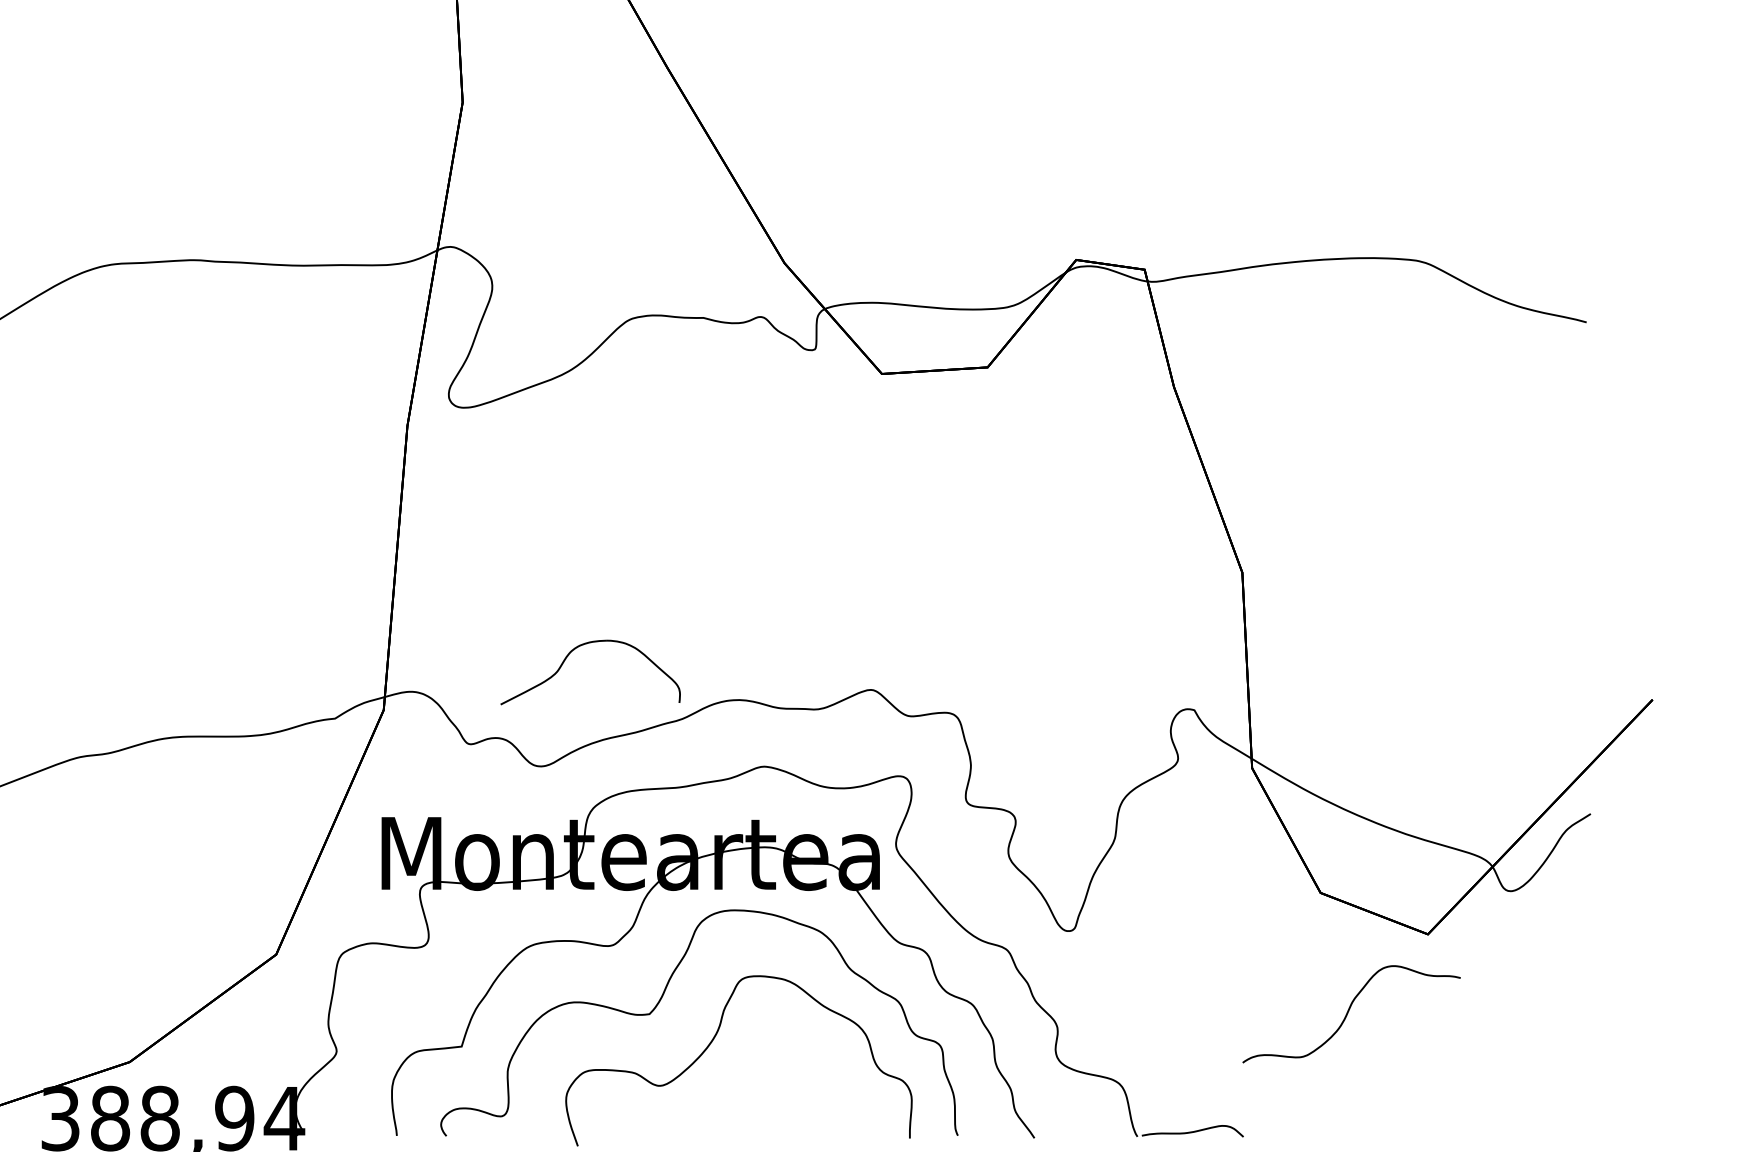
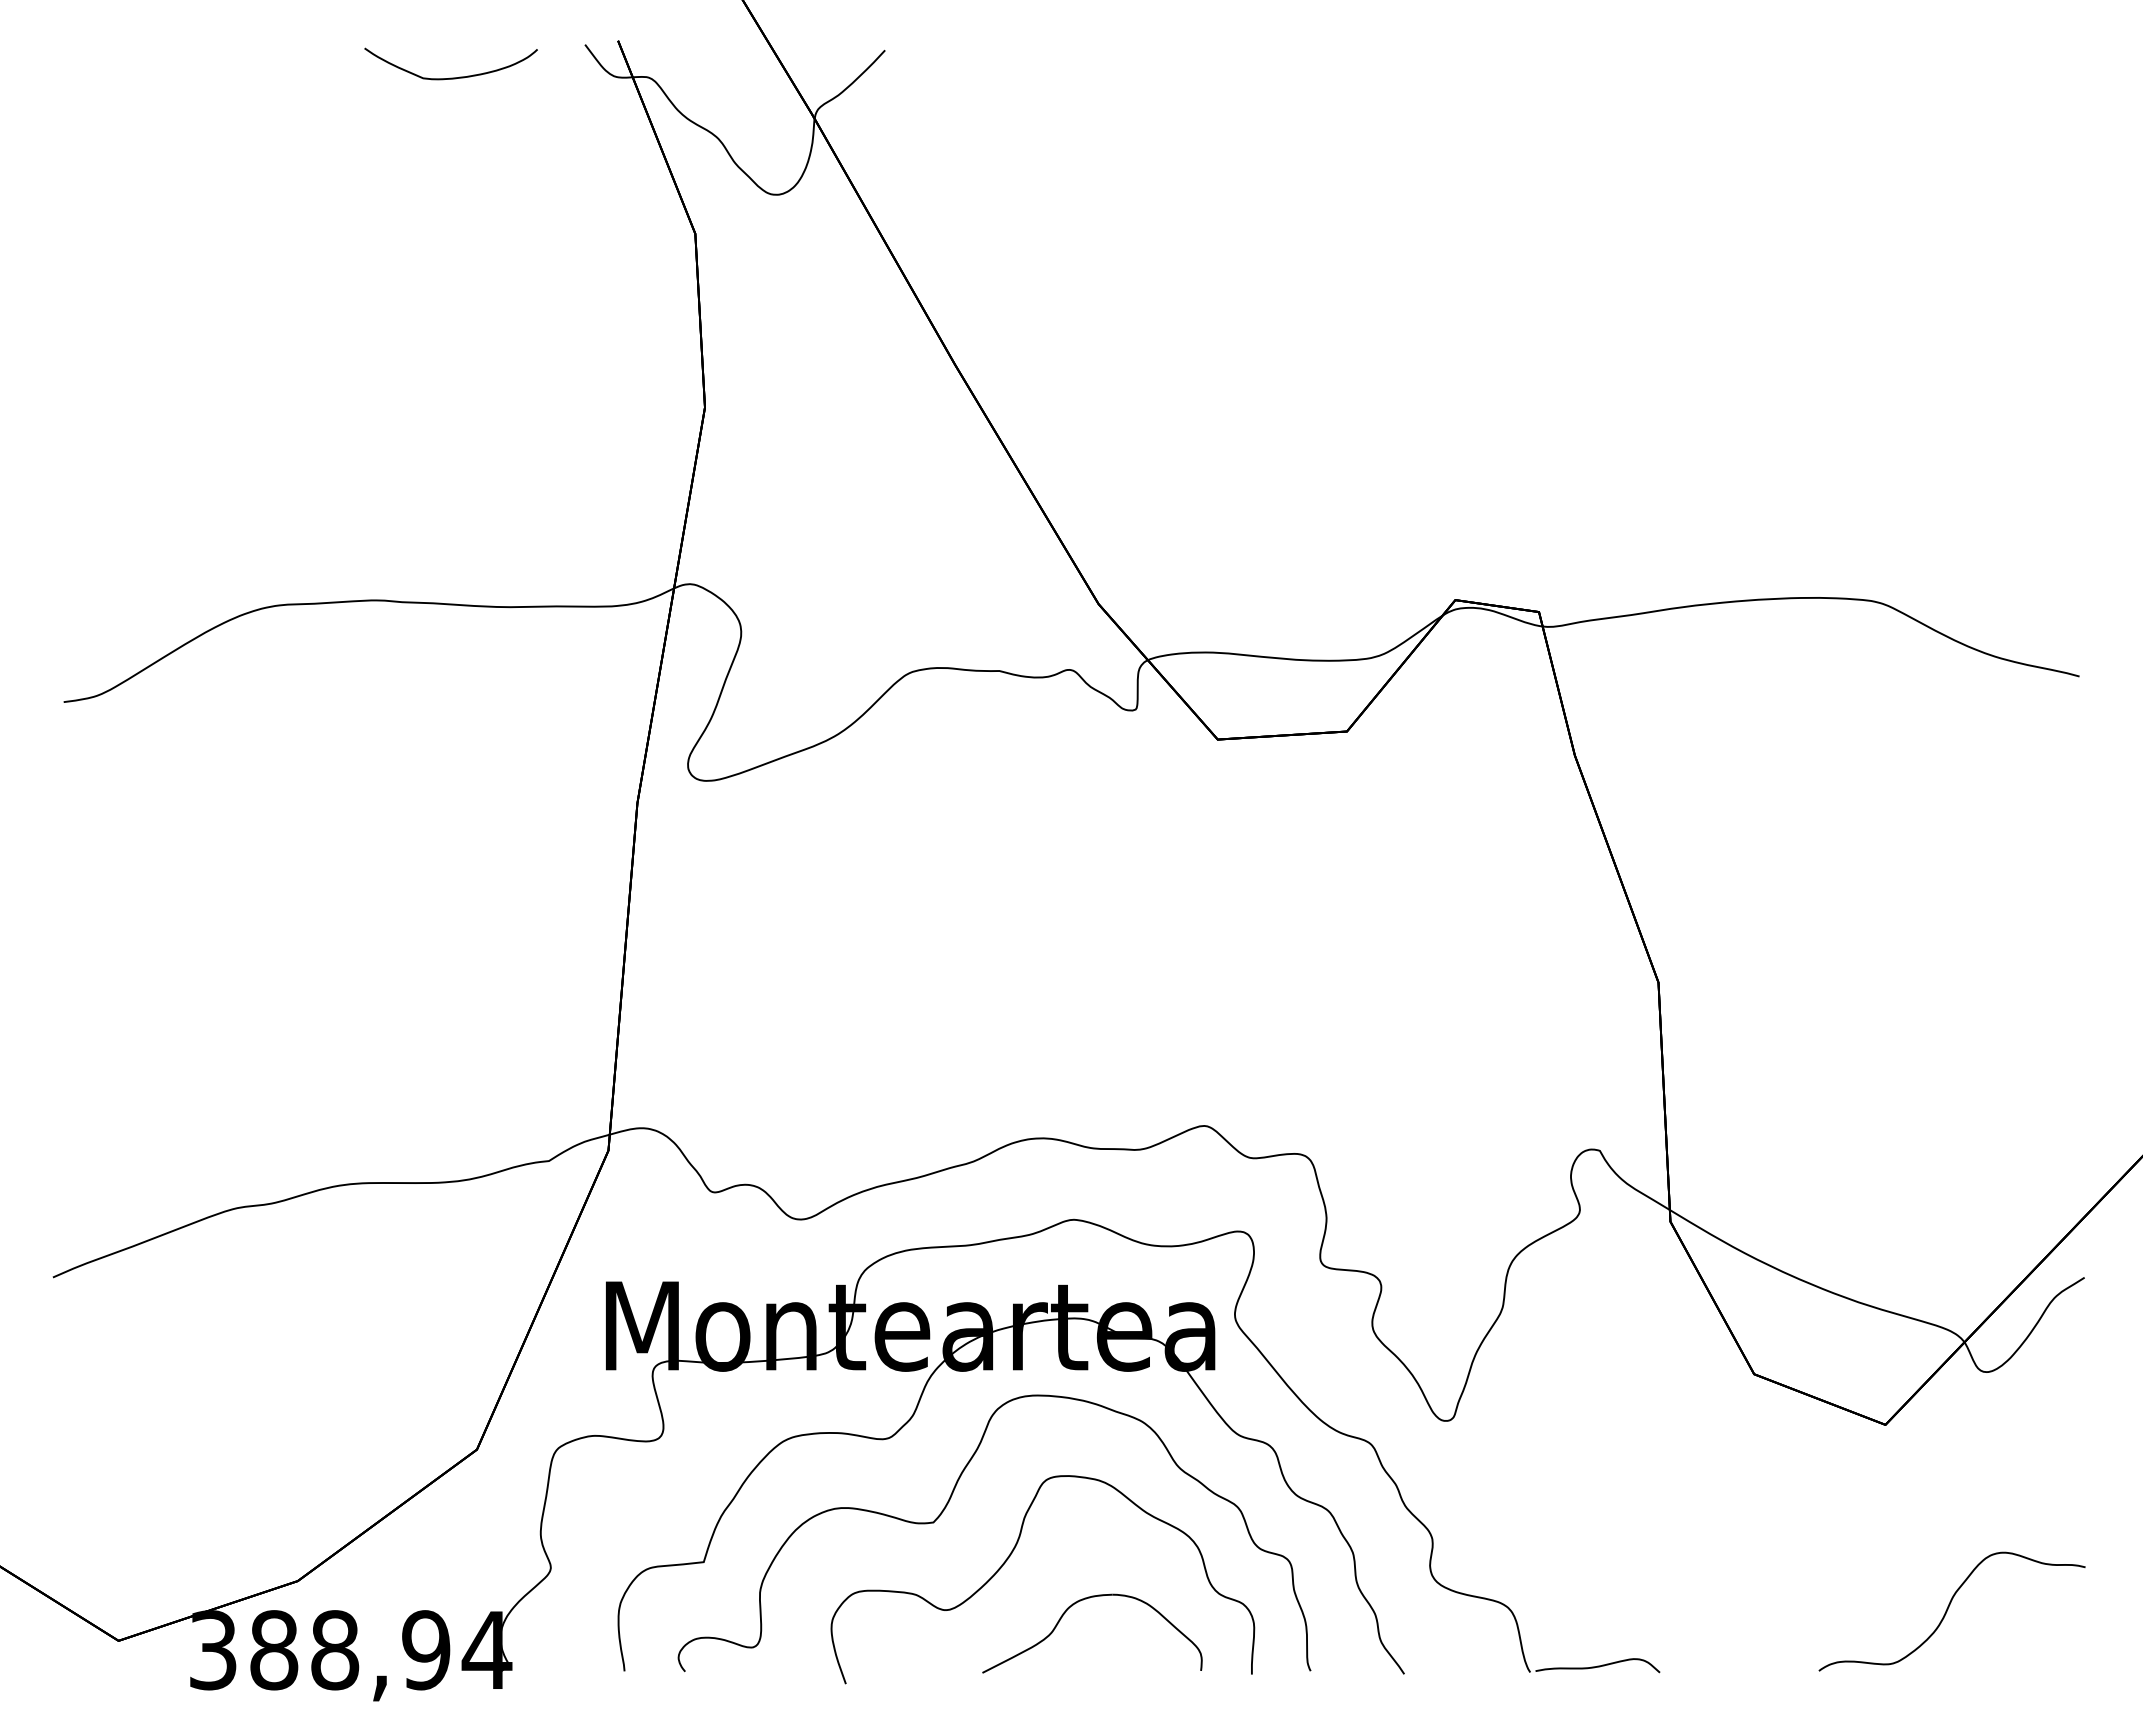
part: (574, 650) -> (1072, 1606), moved
curve: (1348, 1012) -> (1948, 1609), moved

